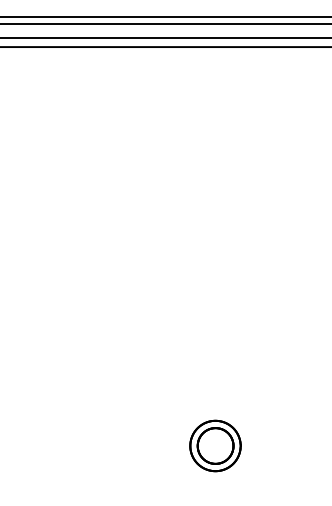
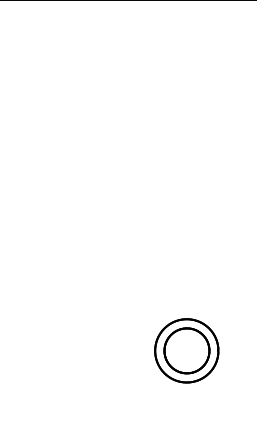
part: (215, 445) -> (186, 350), size x1.43

